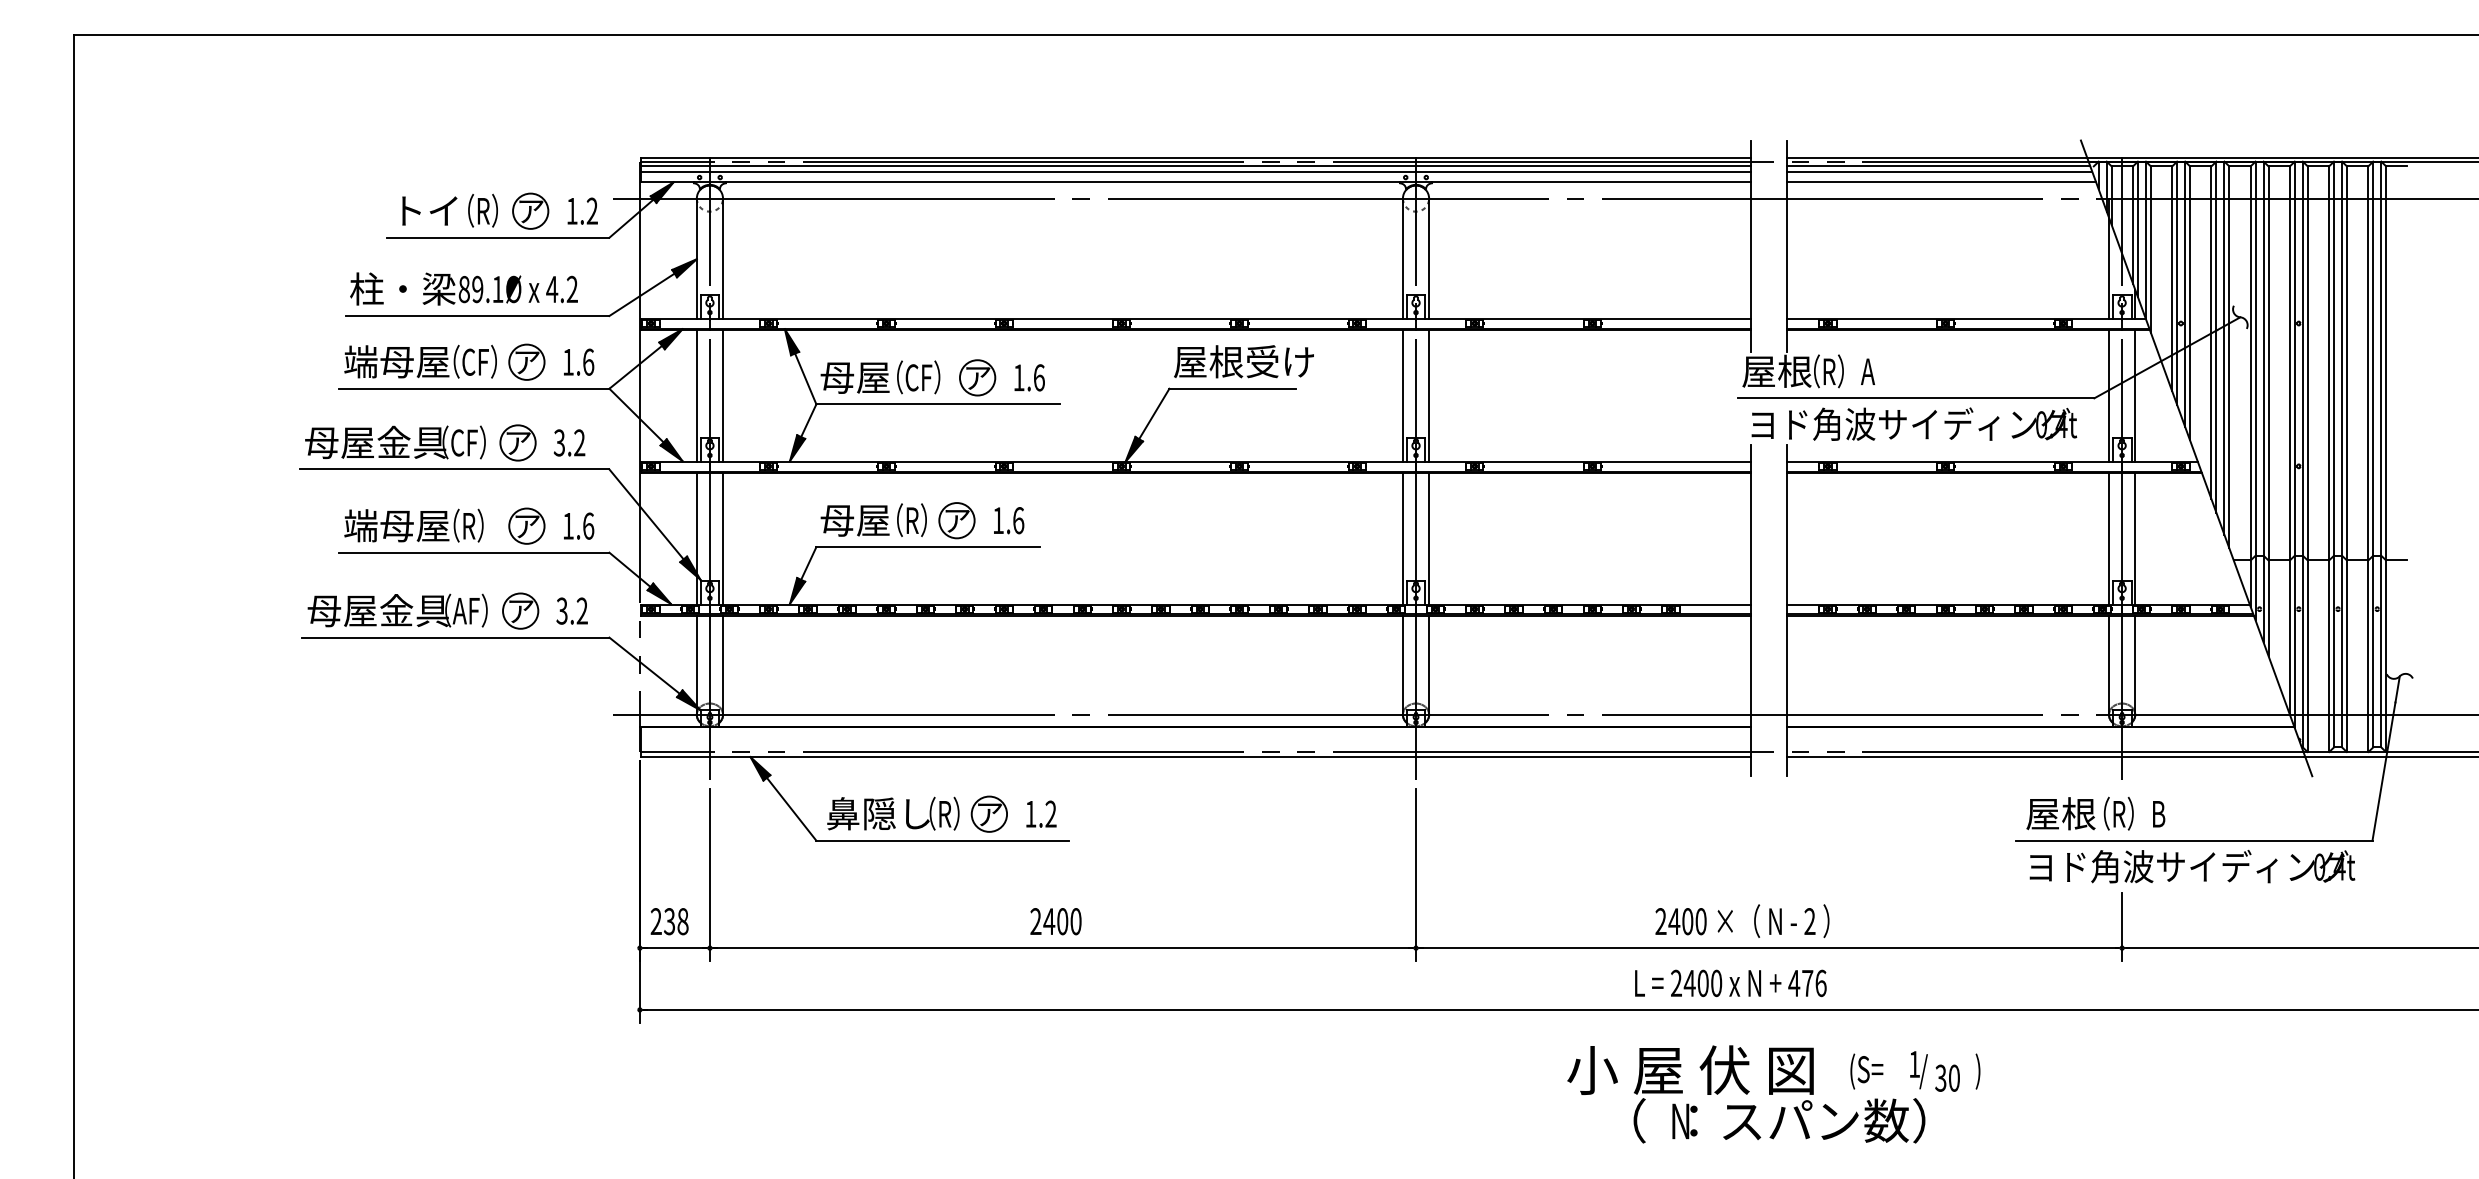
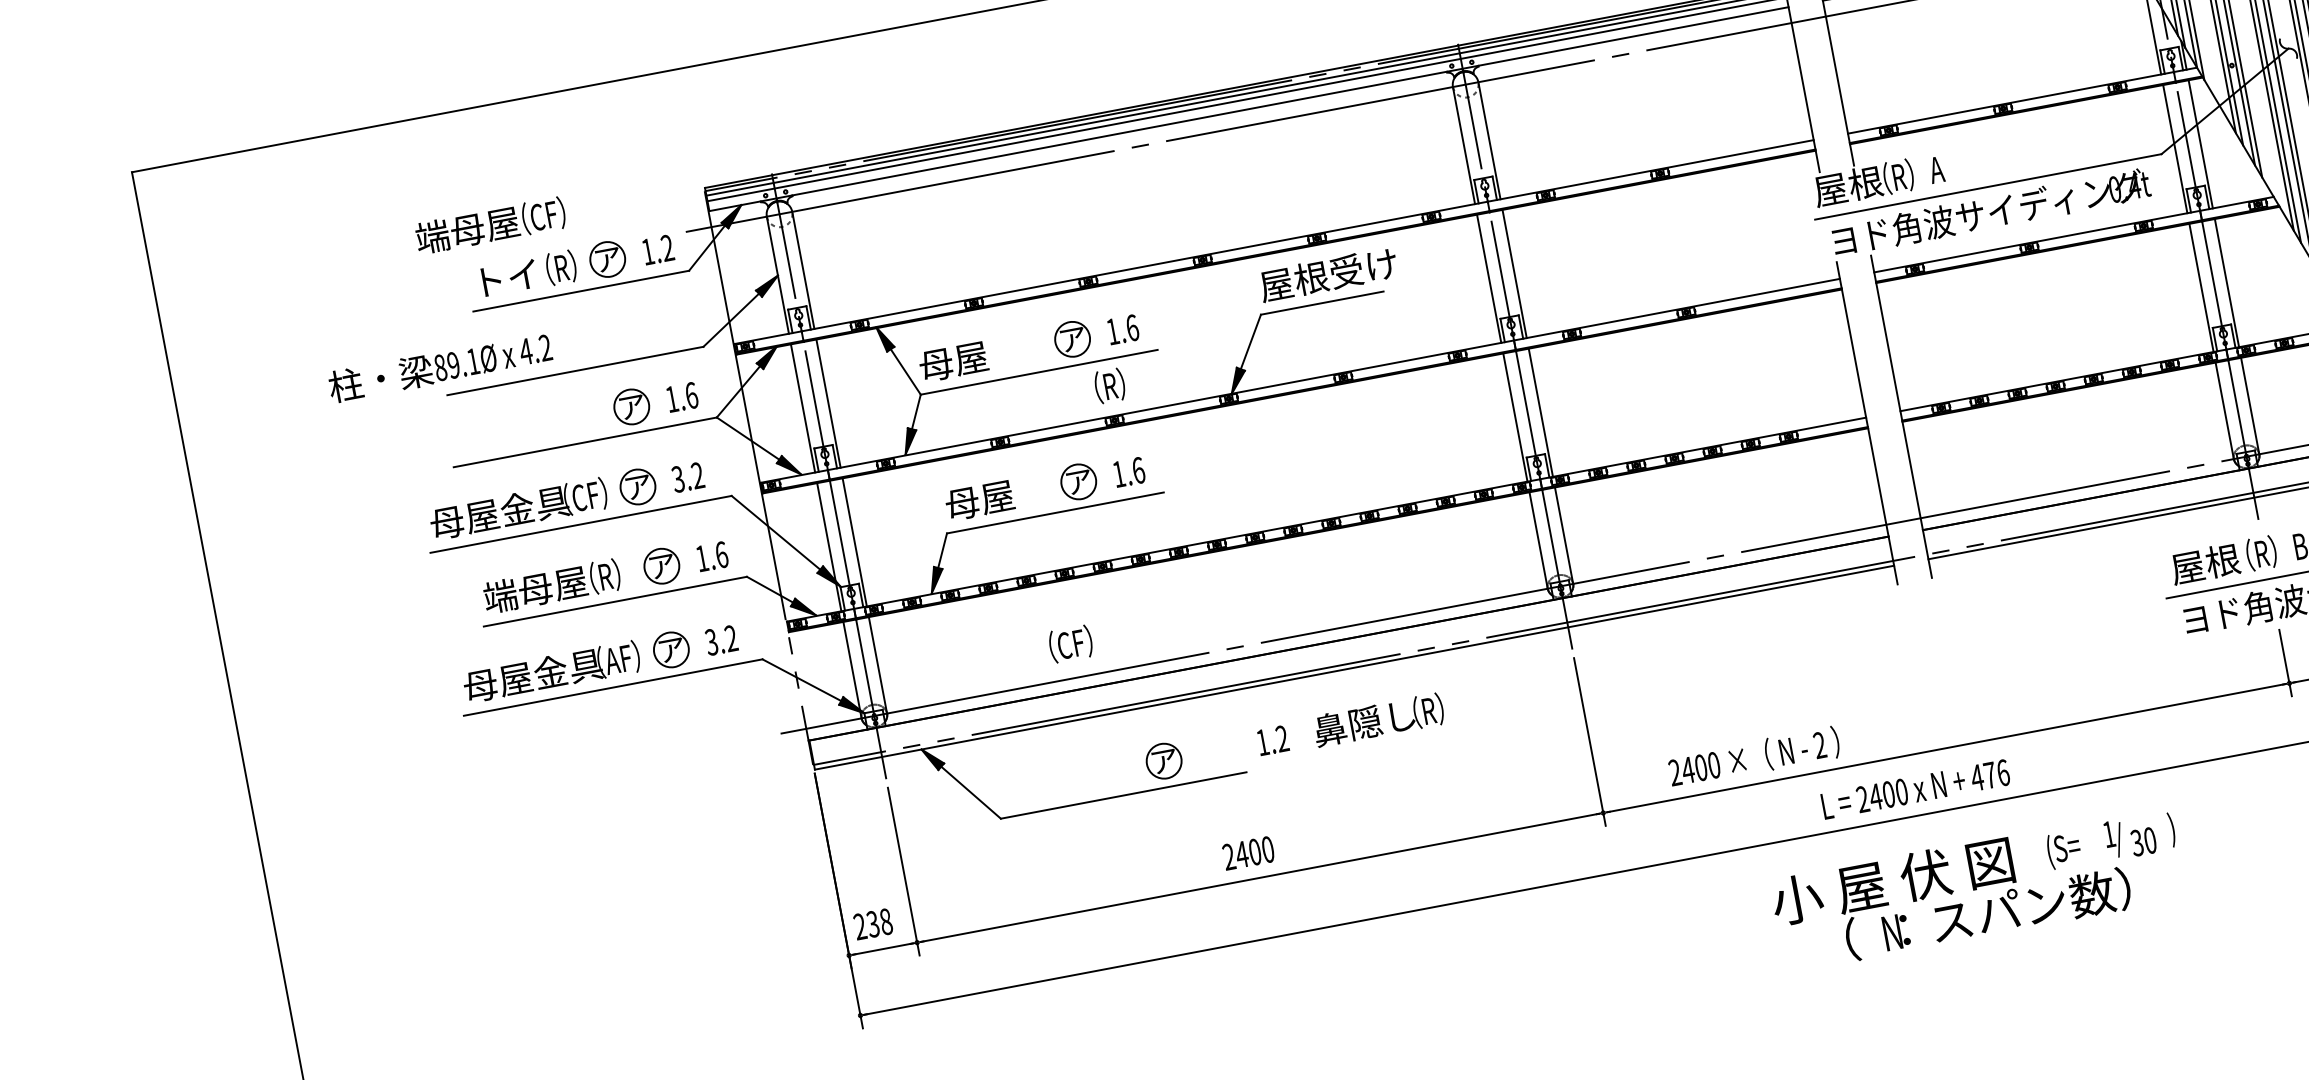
text: (463, 288) -> (439, 366), moved
text: (420, 361) -> (490, 225), moved
text: (918, 377) -> (1070, 644), moved
text: (911, 519) -> (1109, 385), moved
text: (893, 813) -> (1378, 719), moved
text: (1041, 813) -> (1272, 739), moved
text: (1742, 921) -> (1754, 757), moved

